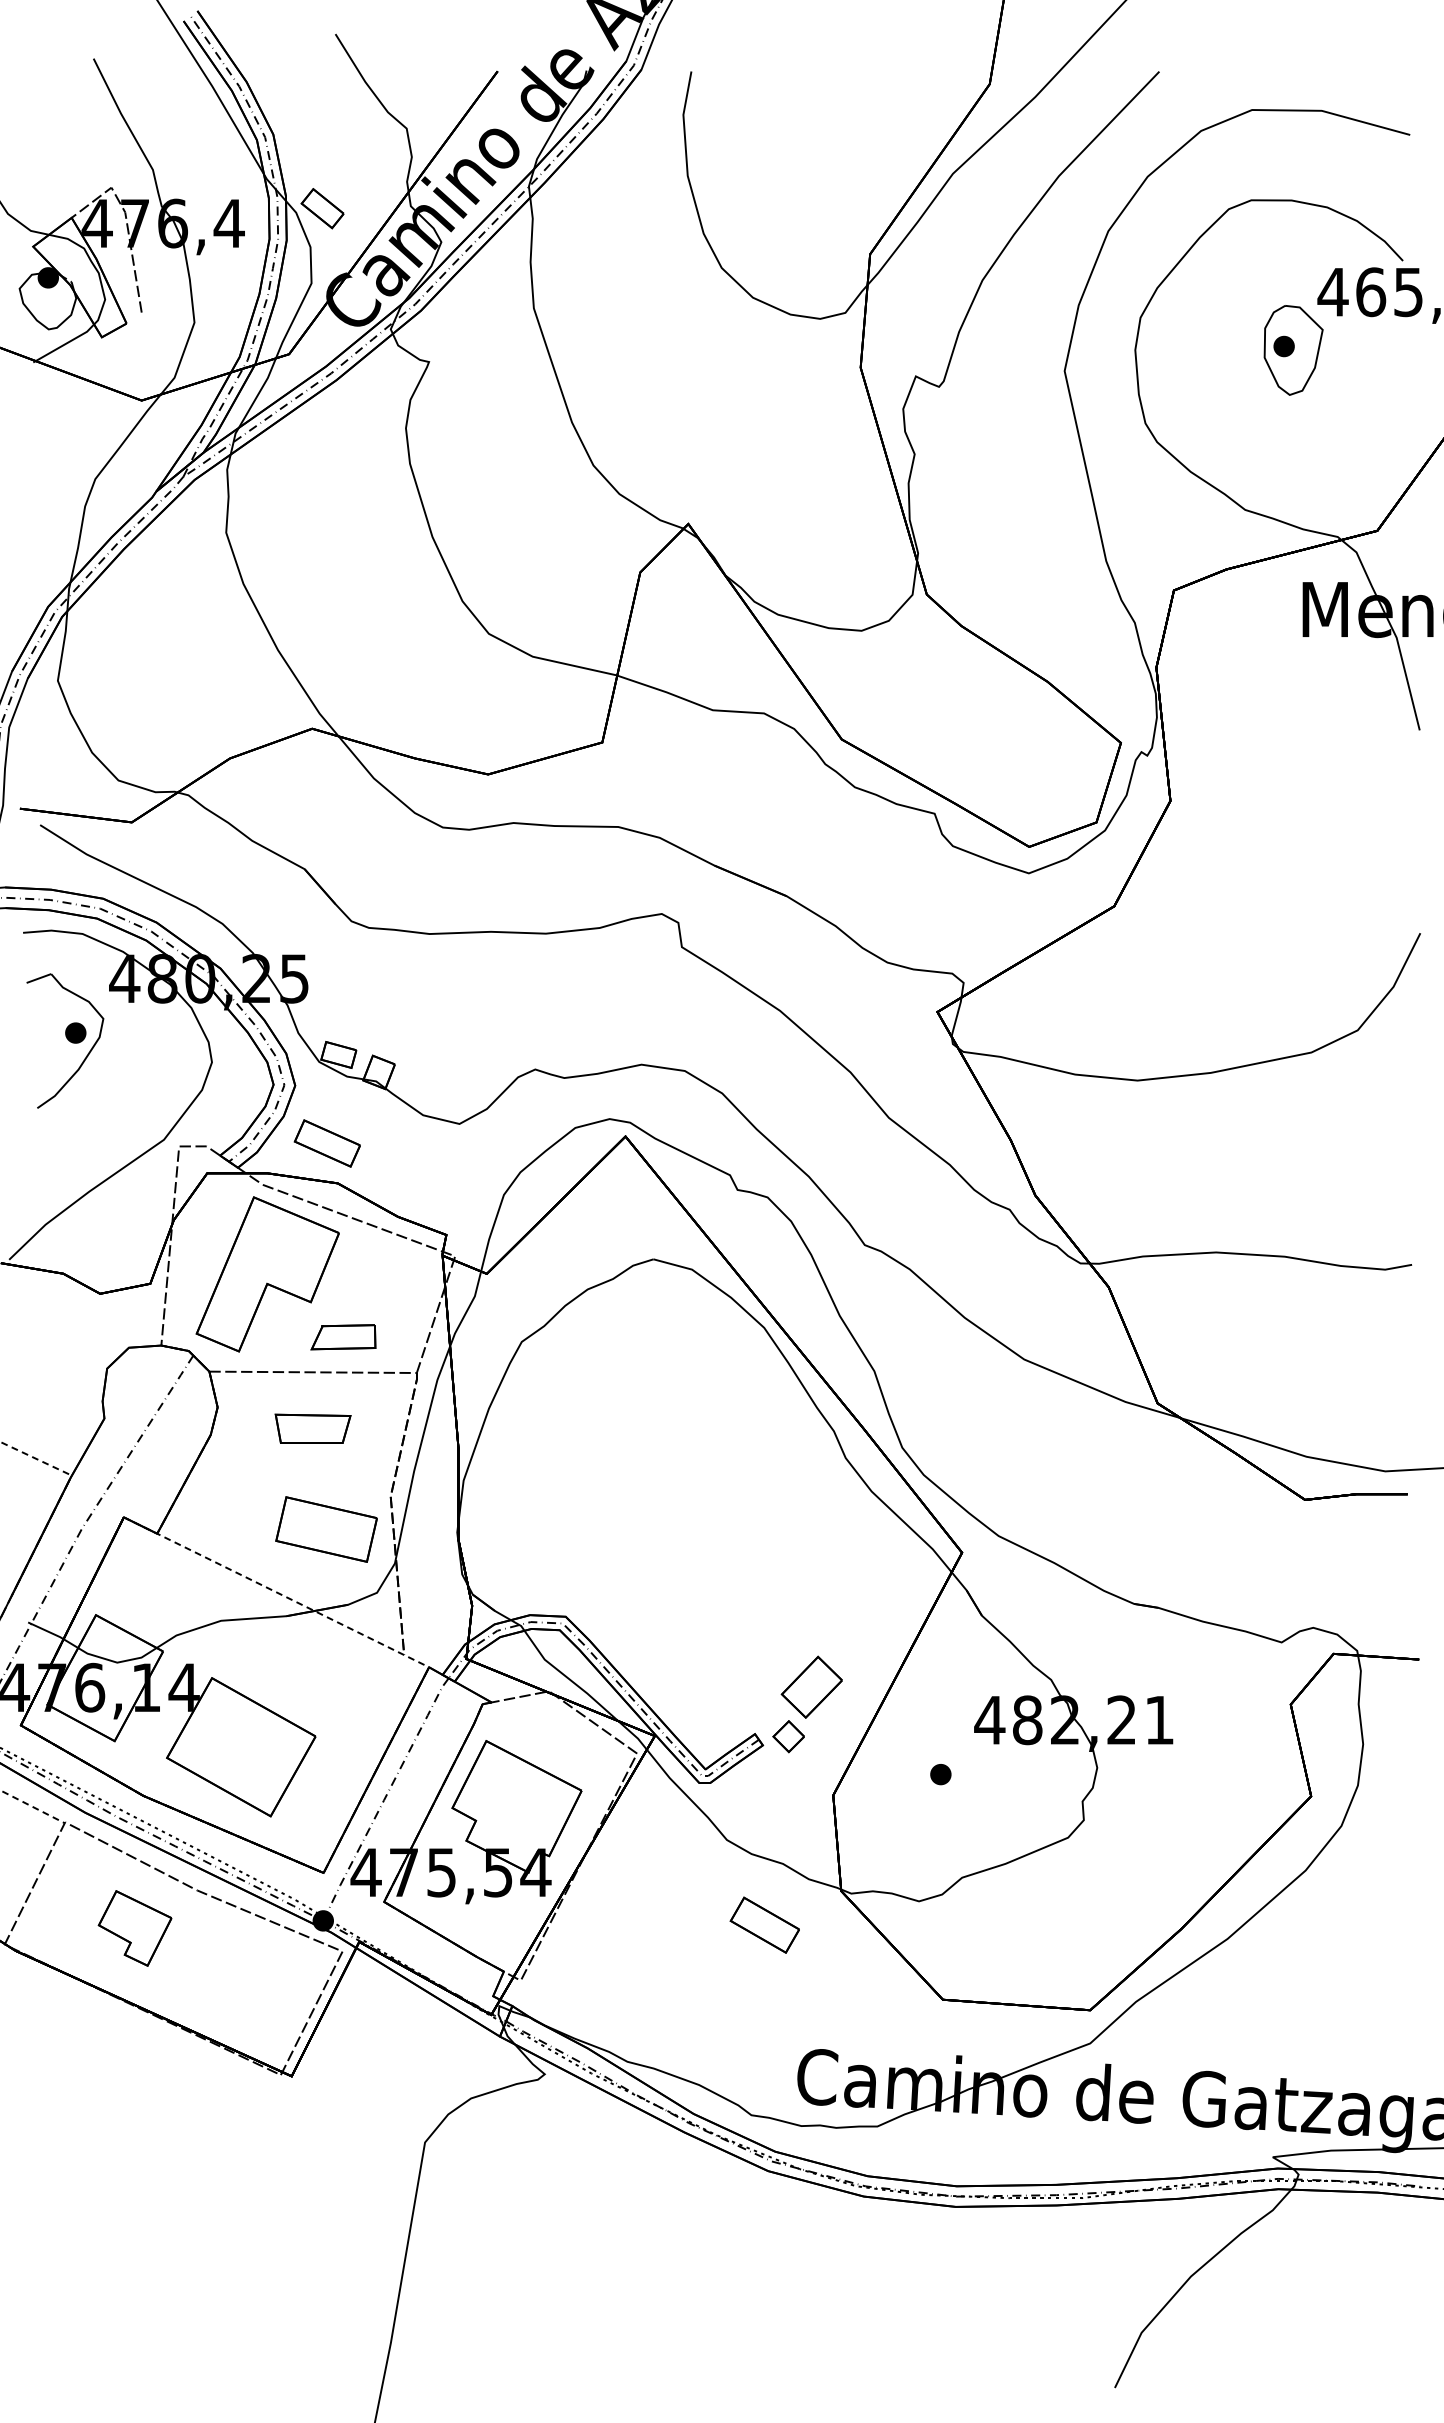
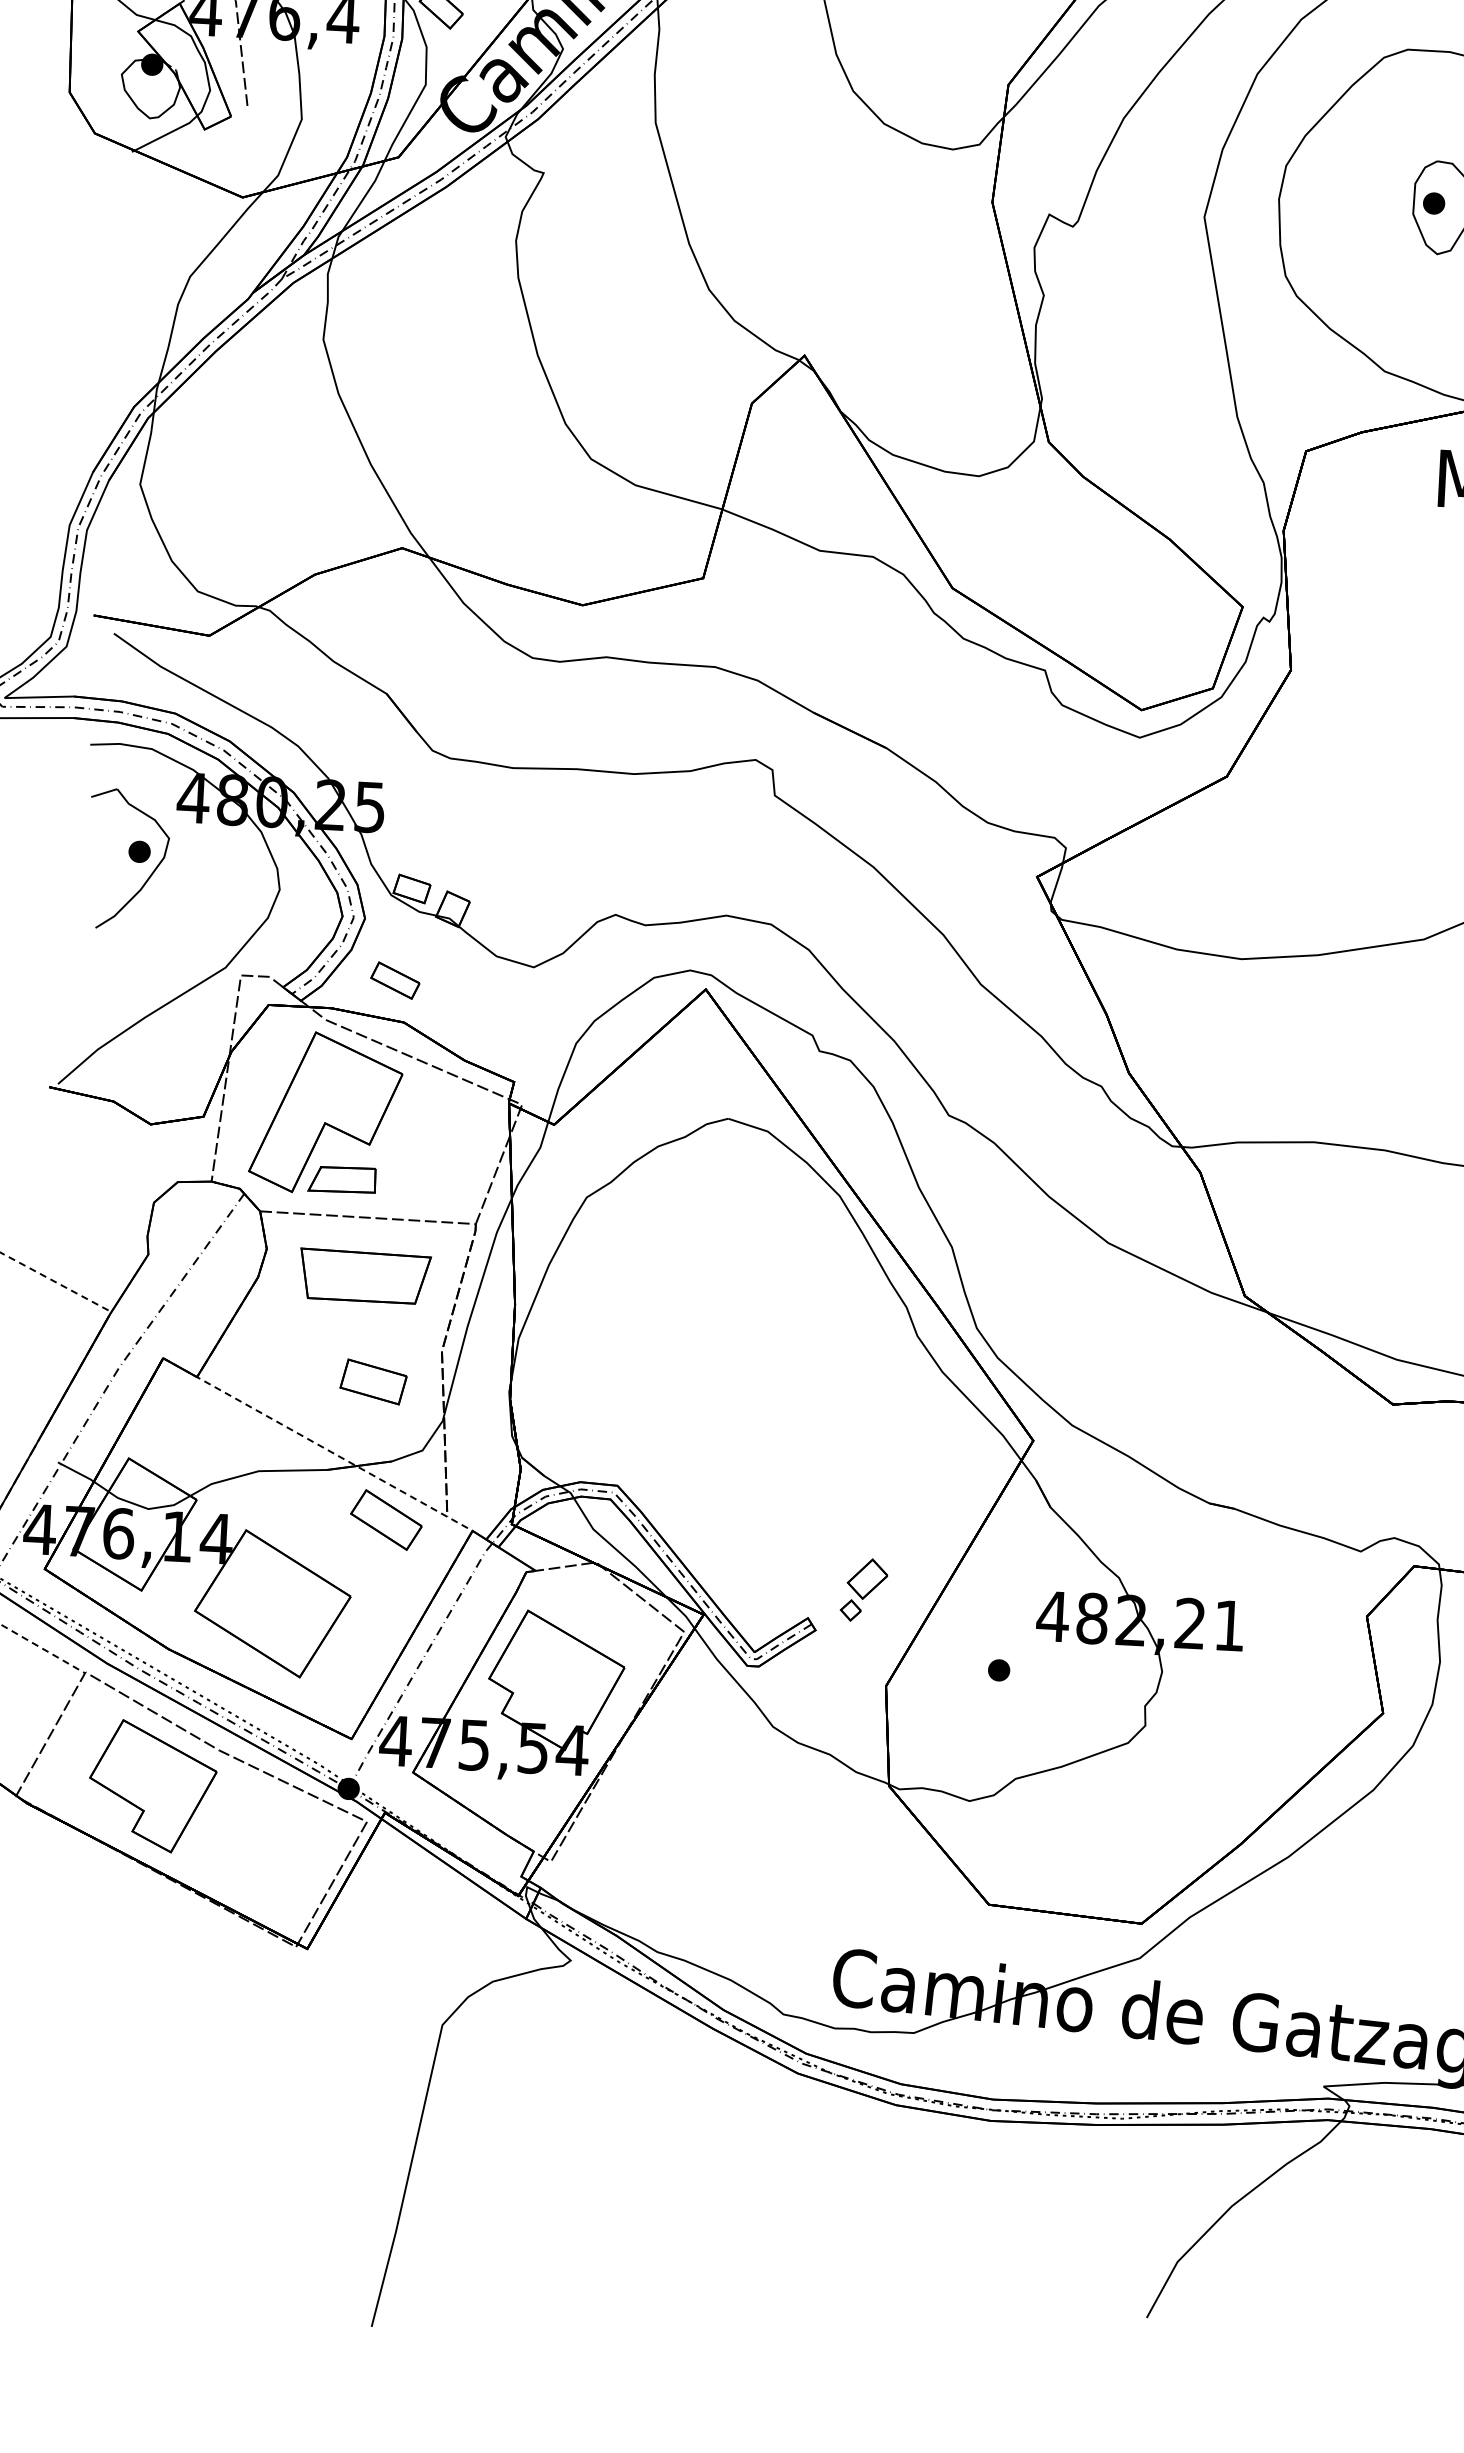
part: (327, 1143) -> (395, 980), size x0.71
part: (343, 1337) -> (342, 1180), moved
part: (312, 1428) -> (364, 1276), size x1.67
part: (326, 1529) -> (373, 1381), size x0.62
part: (807, 1704) -> (864, 1590), size x0.62
part: (764, 1924) -> (385, 1519), moved
part: (134, 1928) -> (151, 1786), size x1.67

